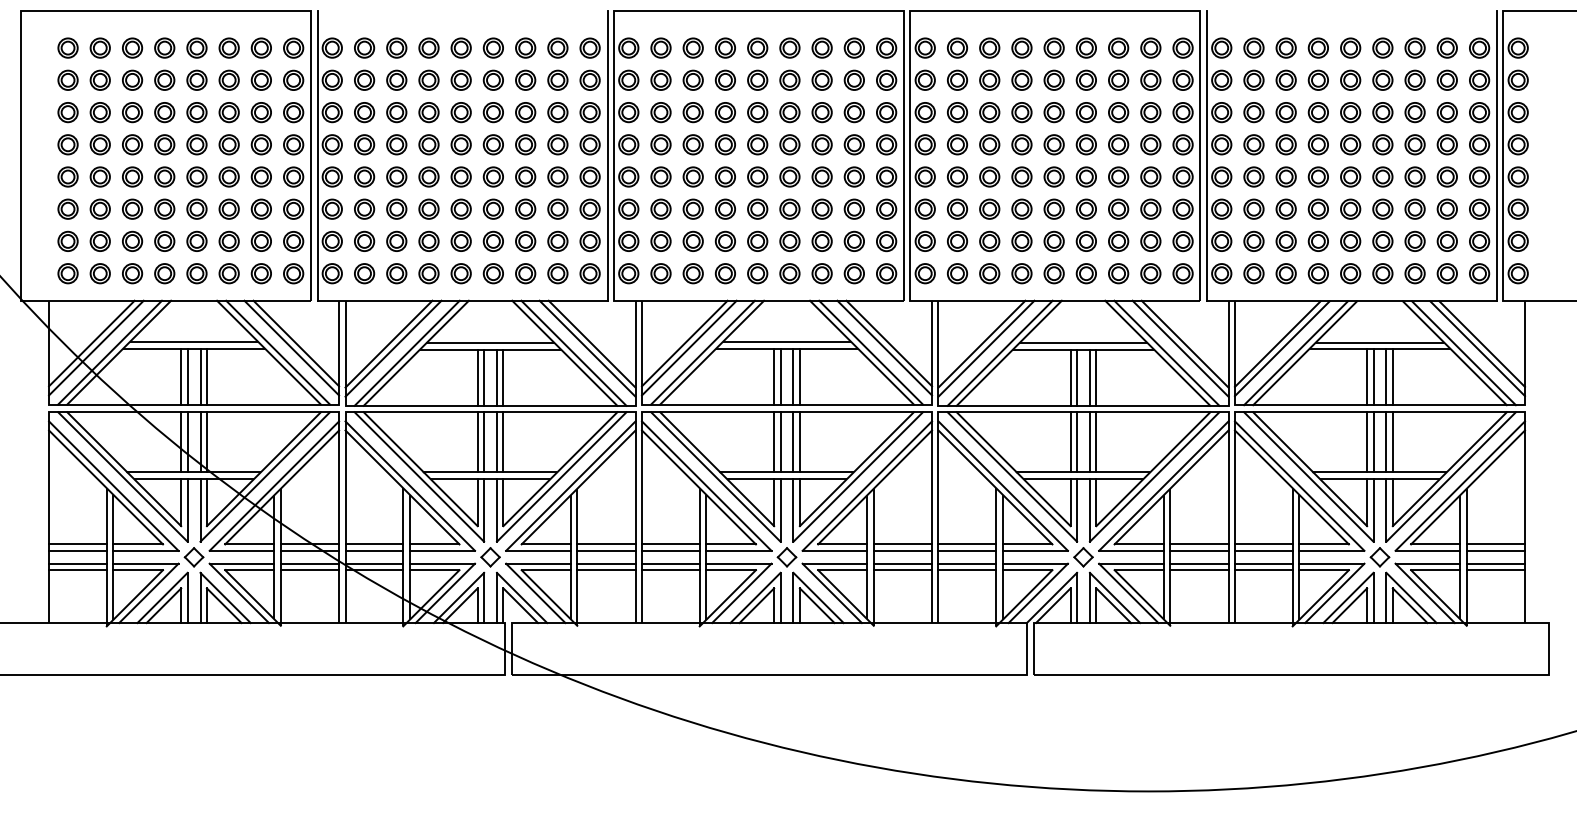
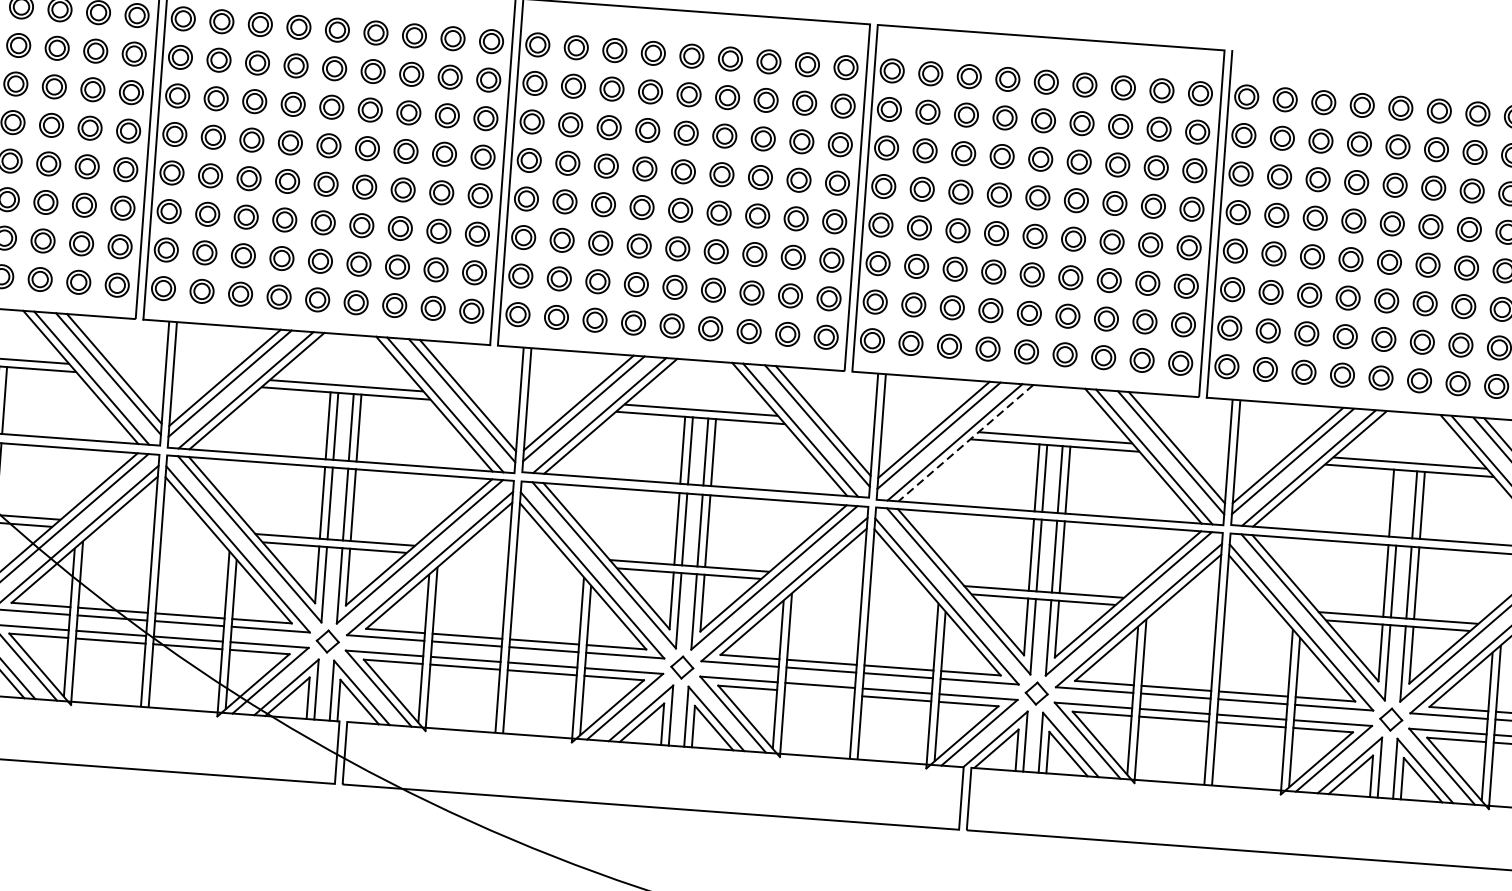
line: (1008, 353) -> (964, 443), solid -> dashed
line: (1373, 377) -> (1399, 504), removed
line: (902, 570) -> (819, 693), removed

